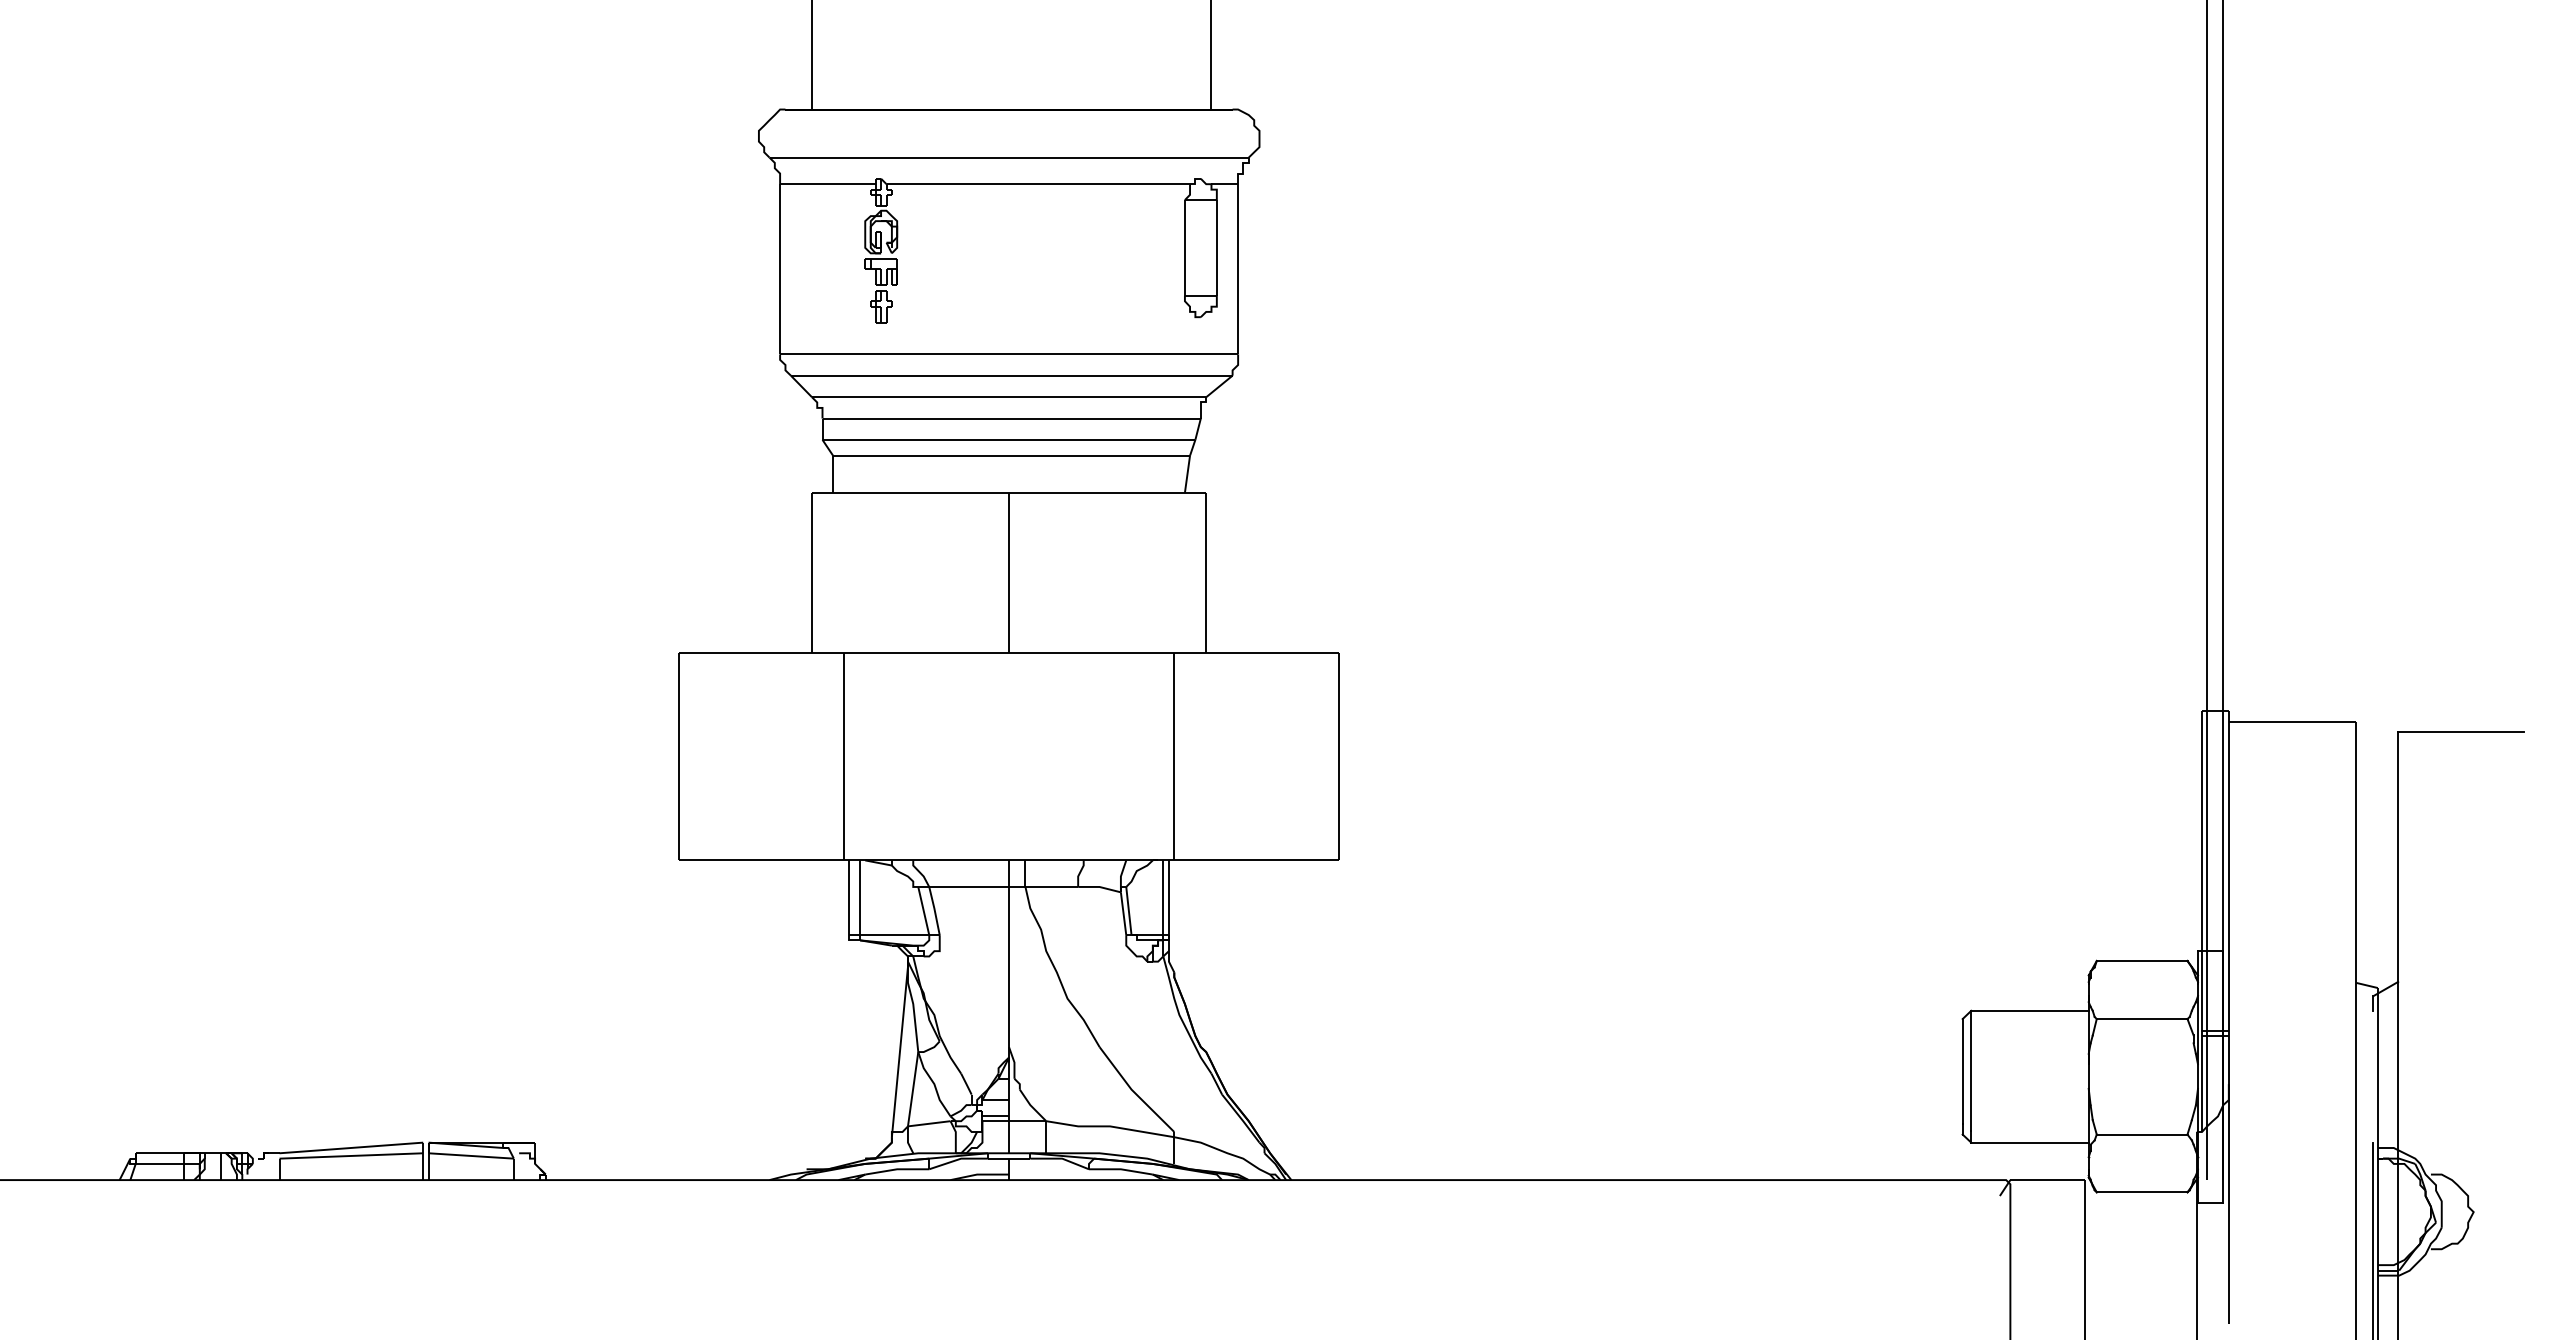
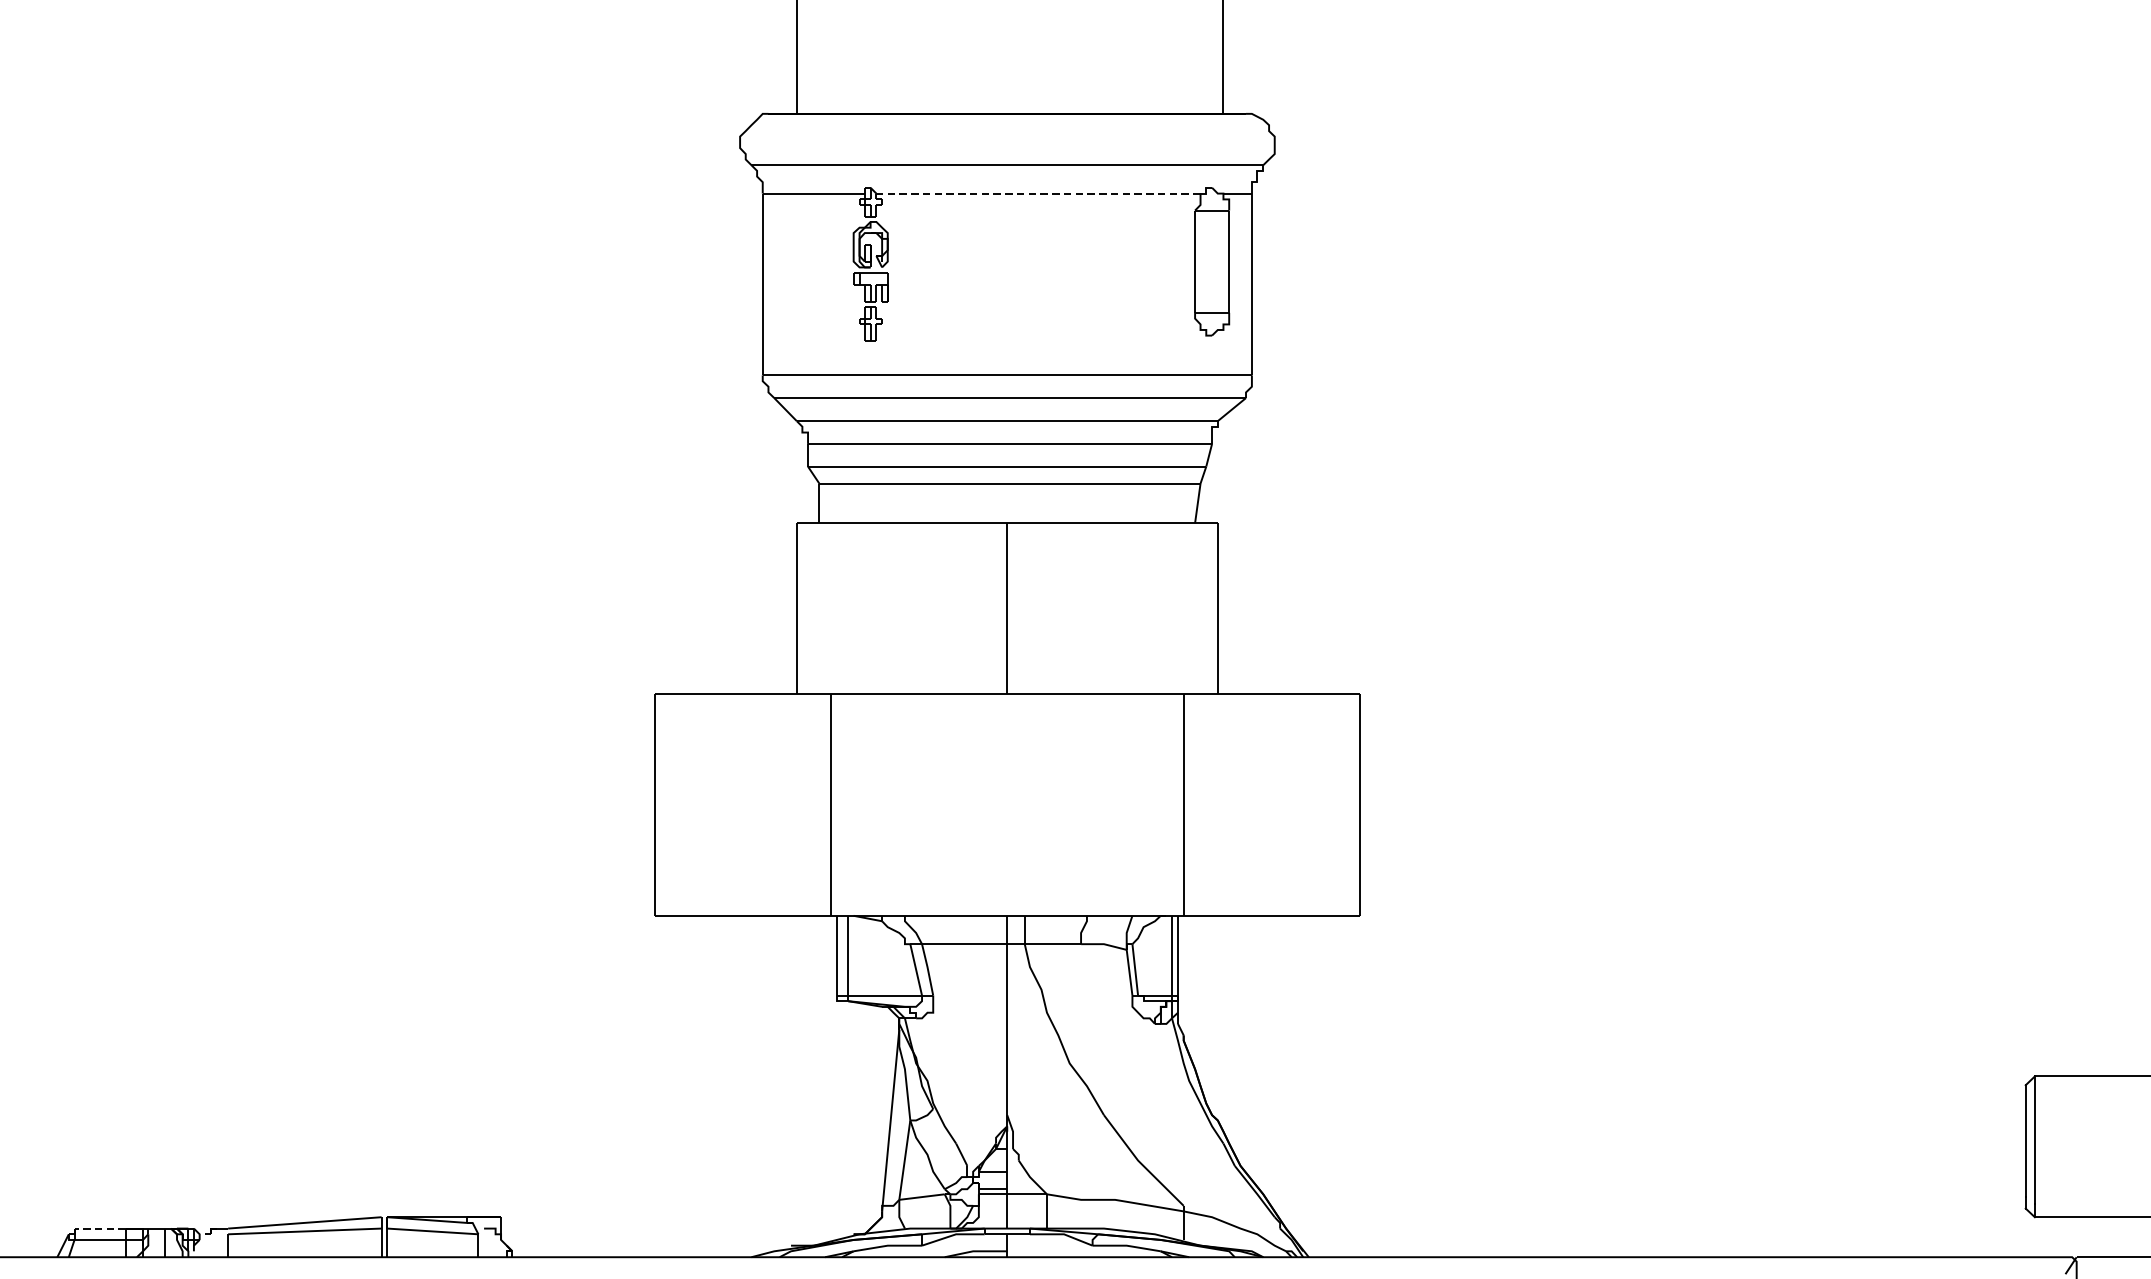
line: (1038, 184) -> (1038, 193), solid -> dashed
line: (159, 1153) -> (99, 1228), solid -> dashed

